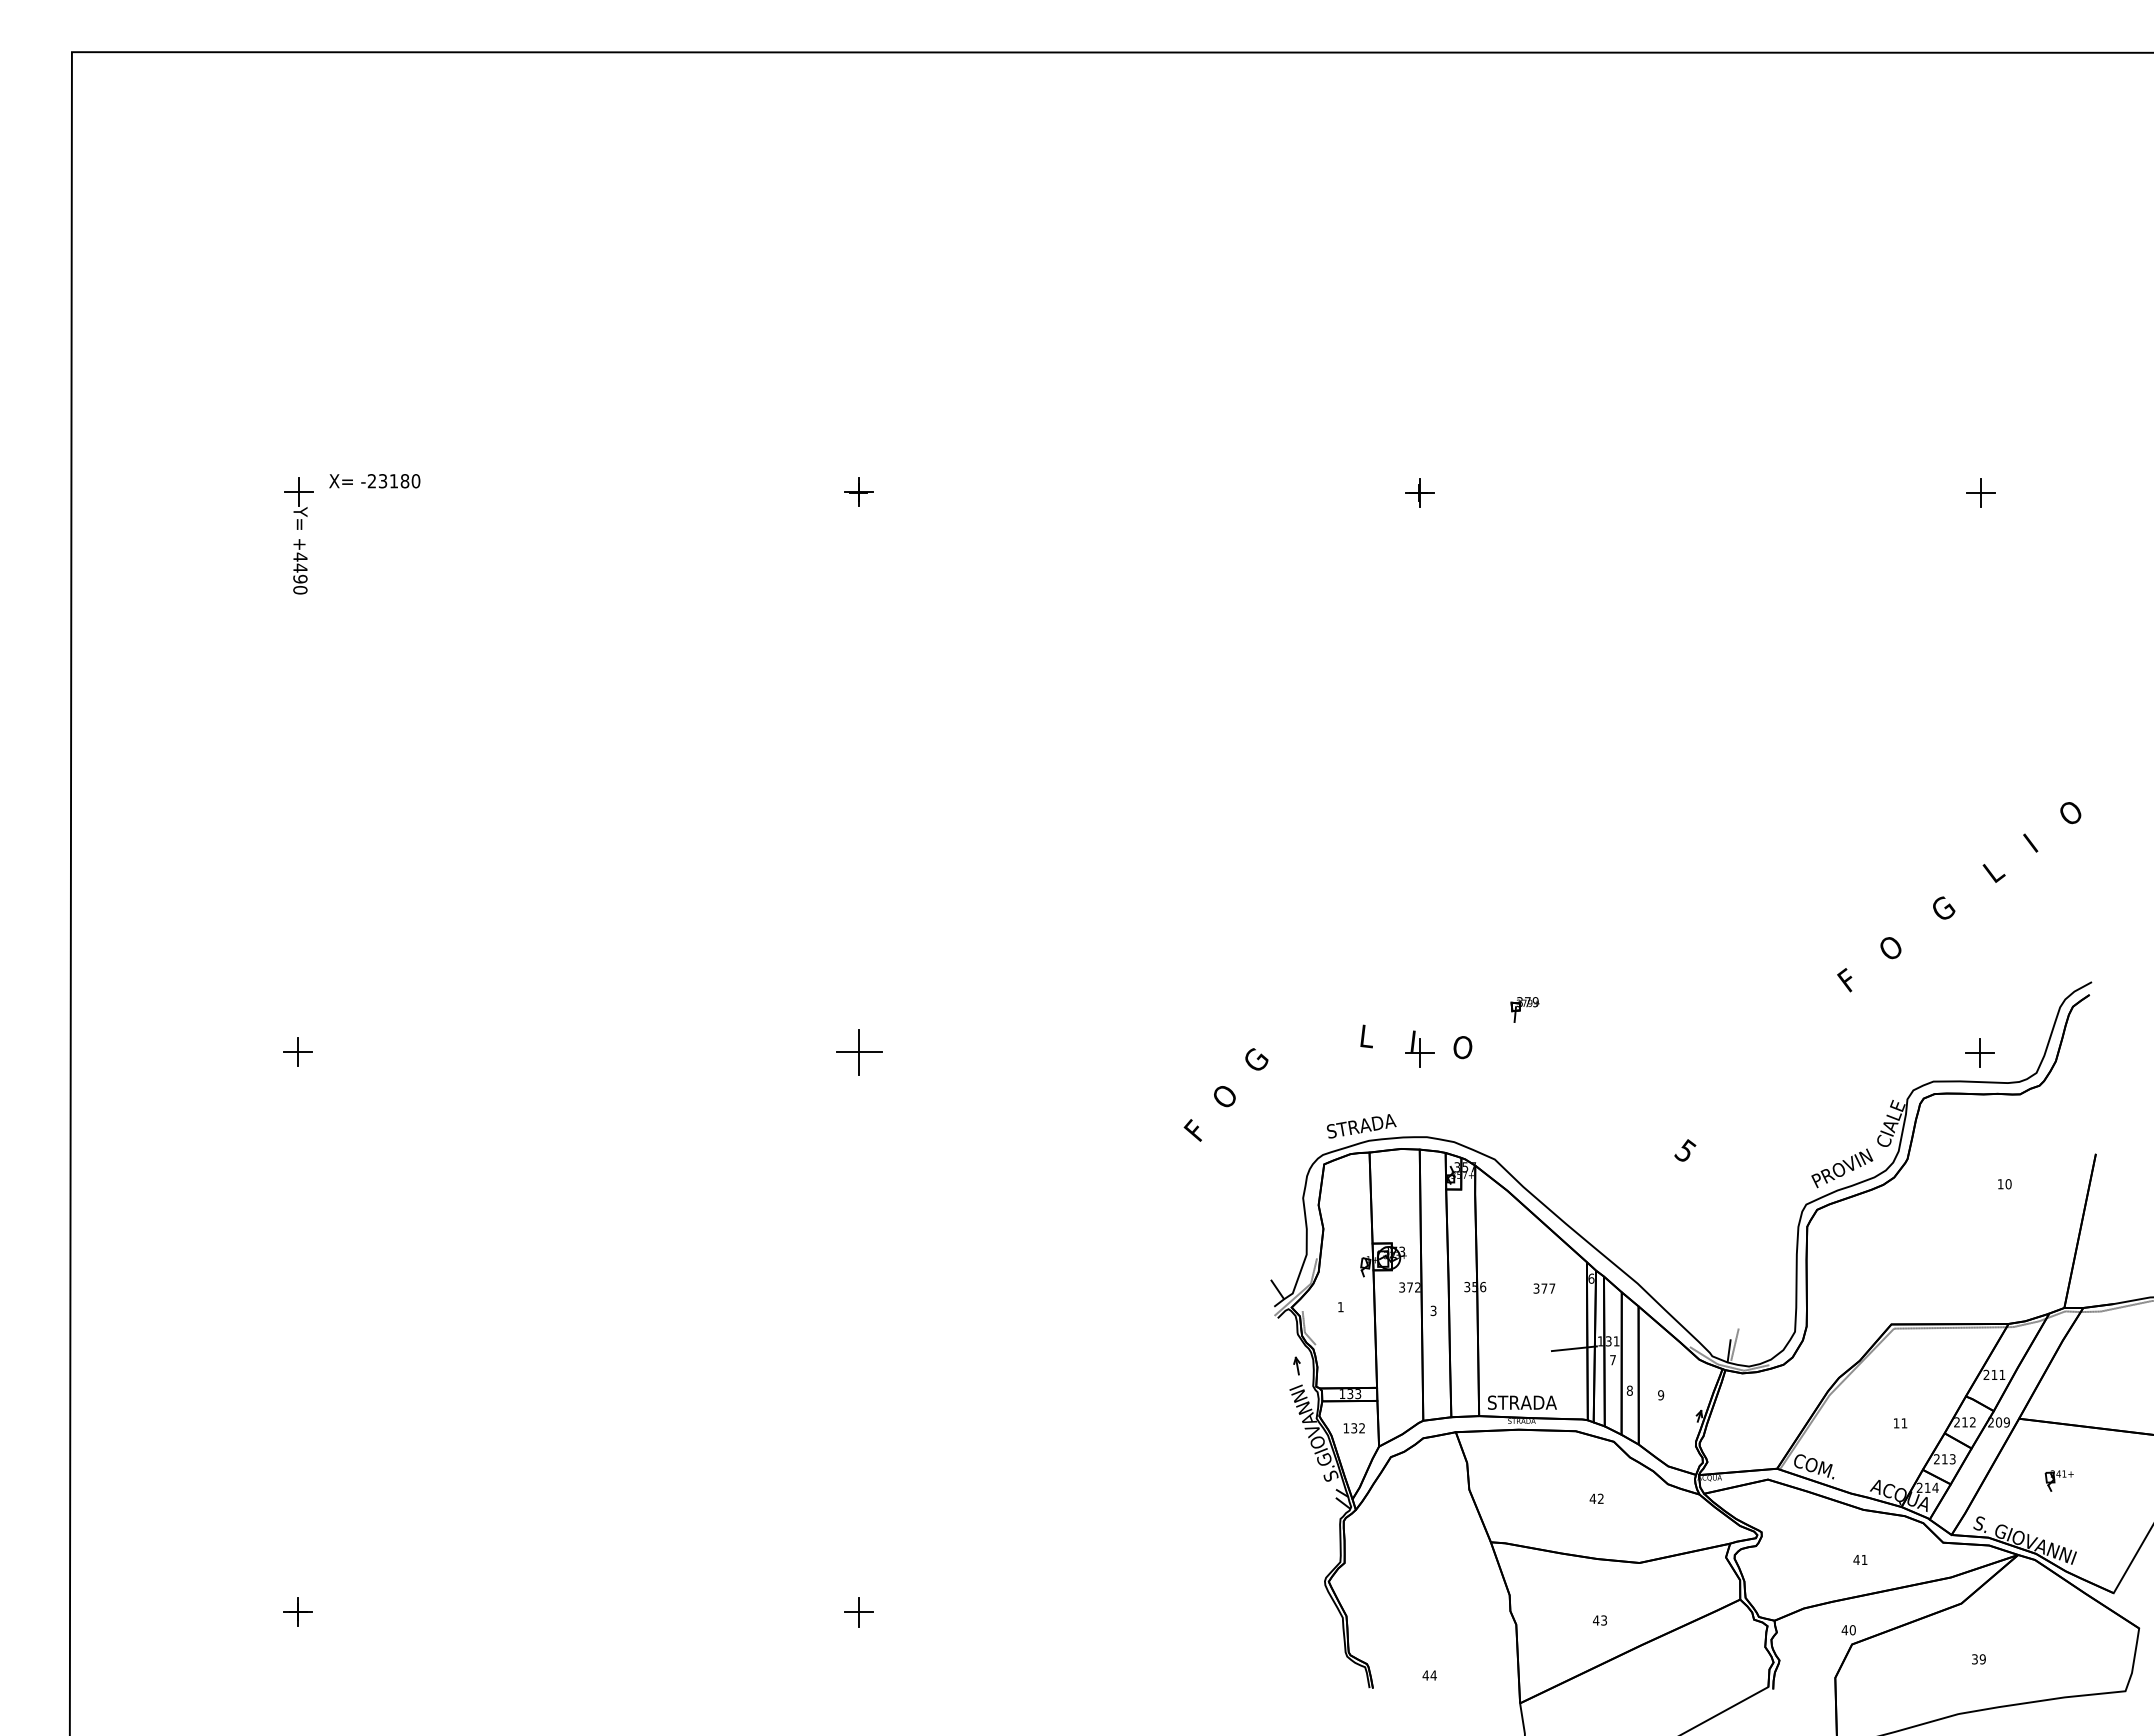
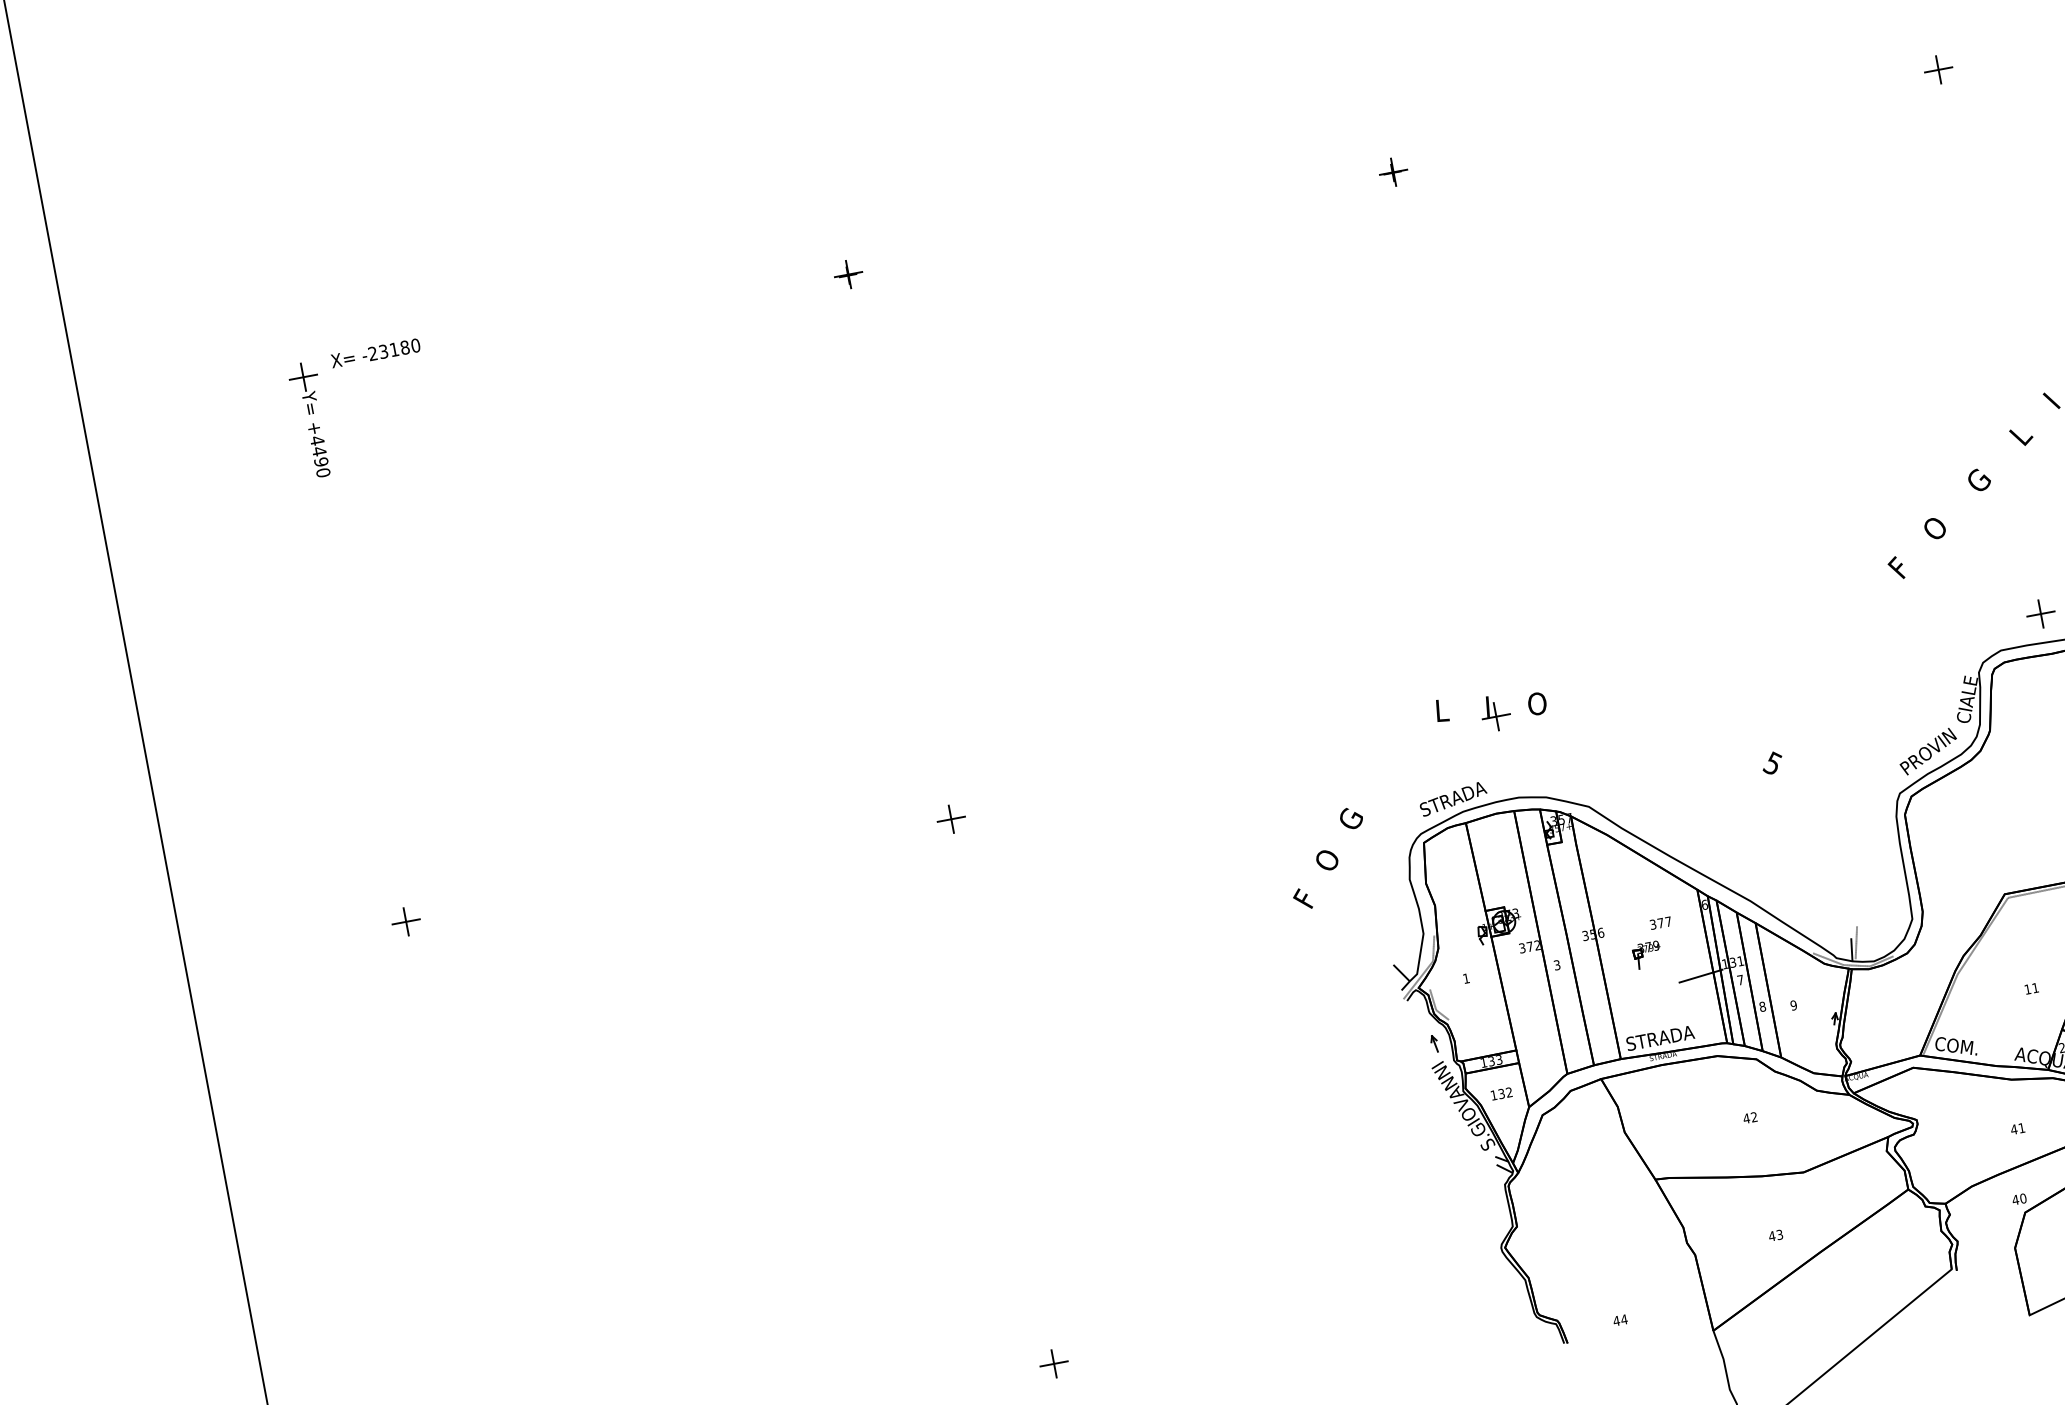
part: (1524, 1009) -> (1646, 954), moved
part: (858, 1051) -> (950, 818), size x0.62
text: (1225, 1094) -> (1327, 858), moved

